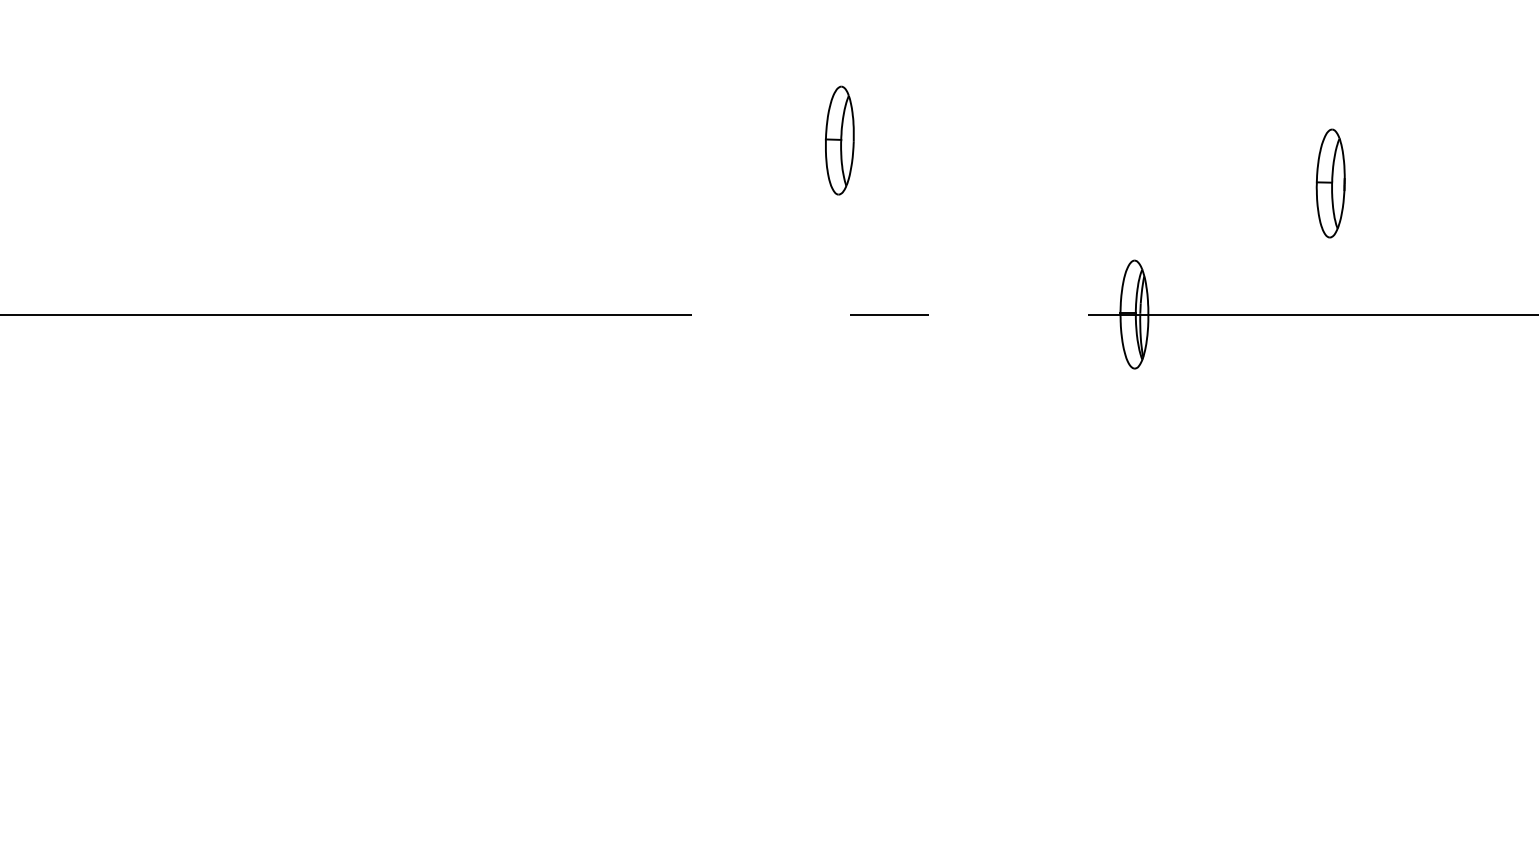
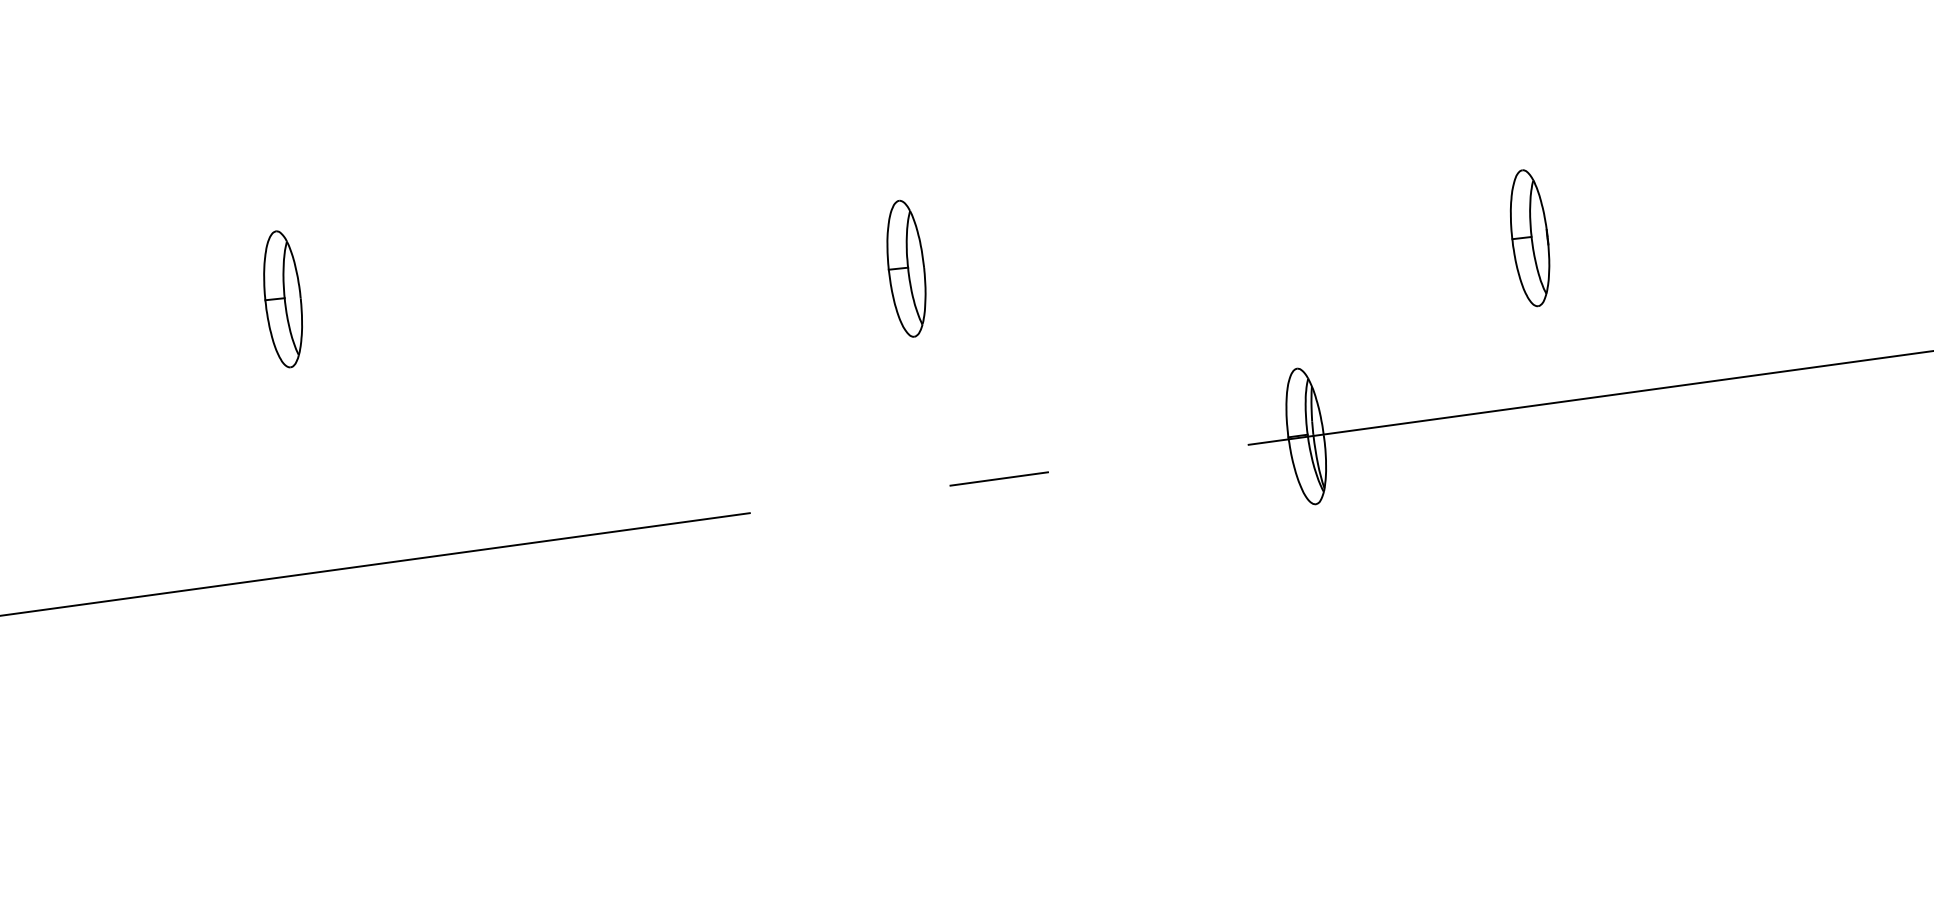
part: (348, 97) -> (282, 299), added

